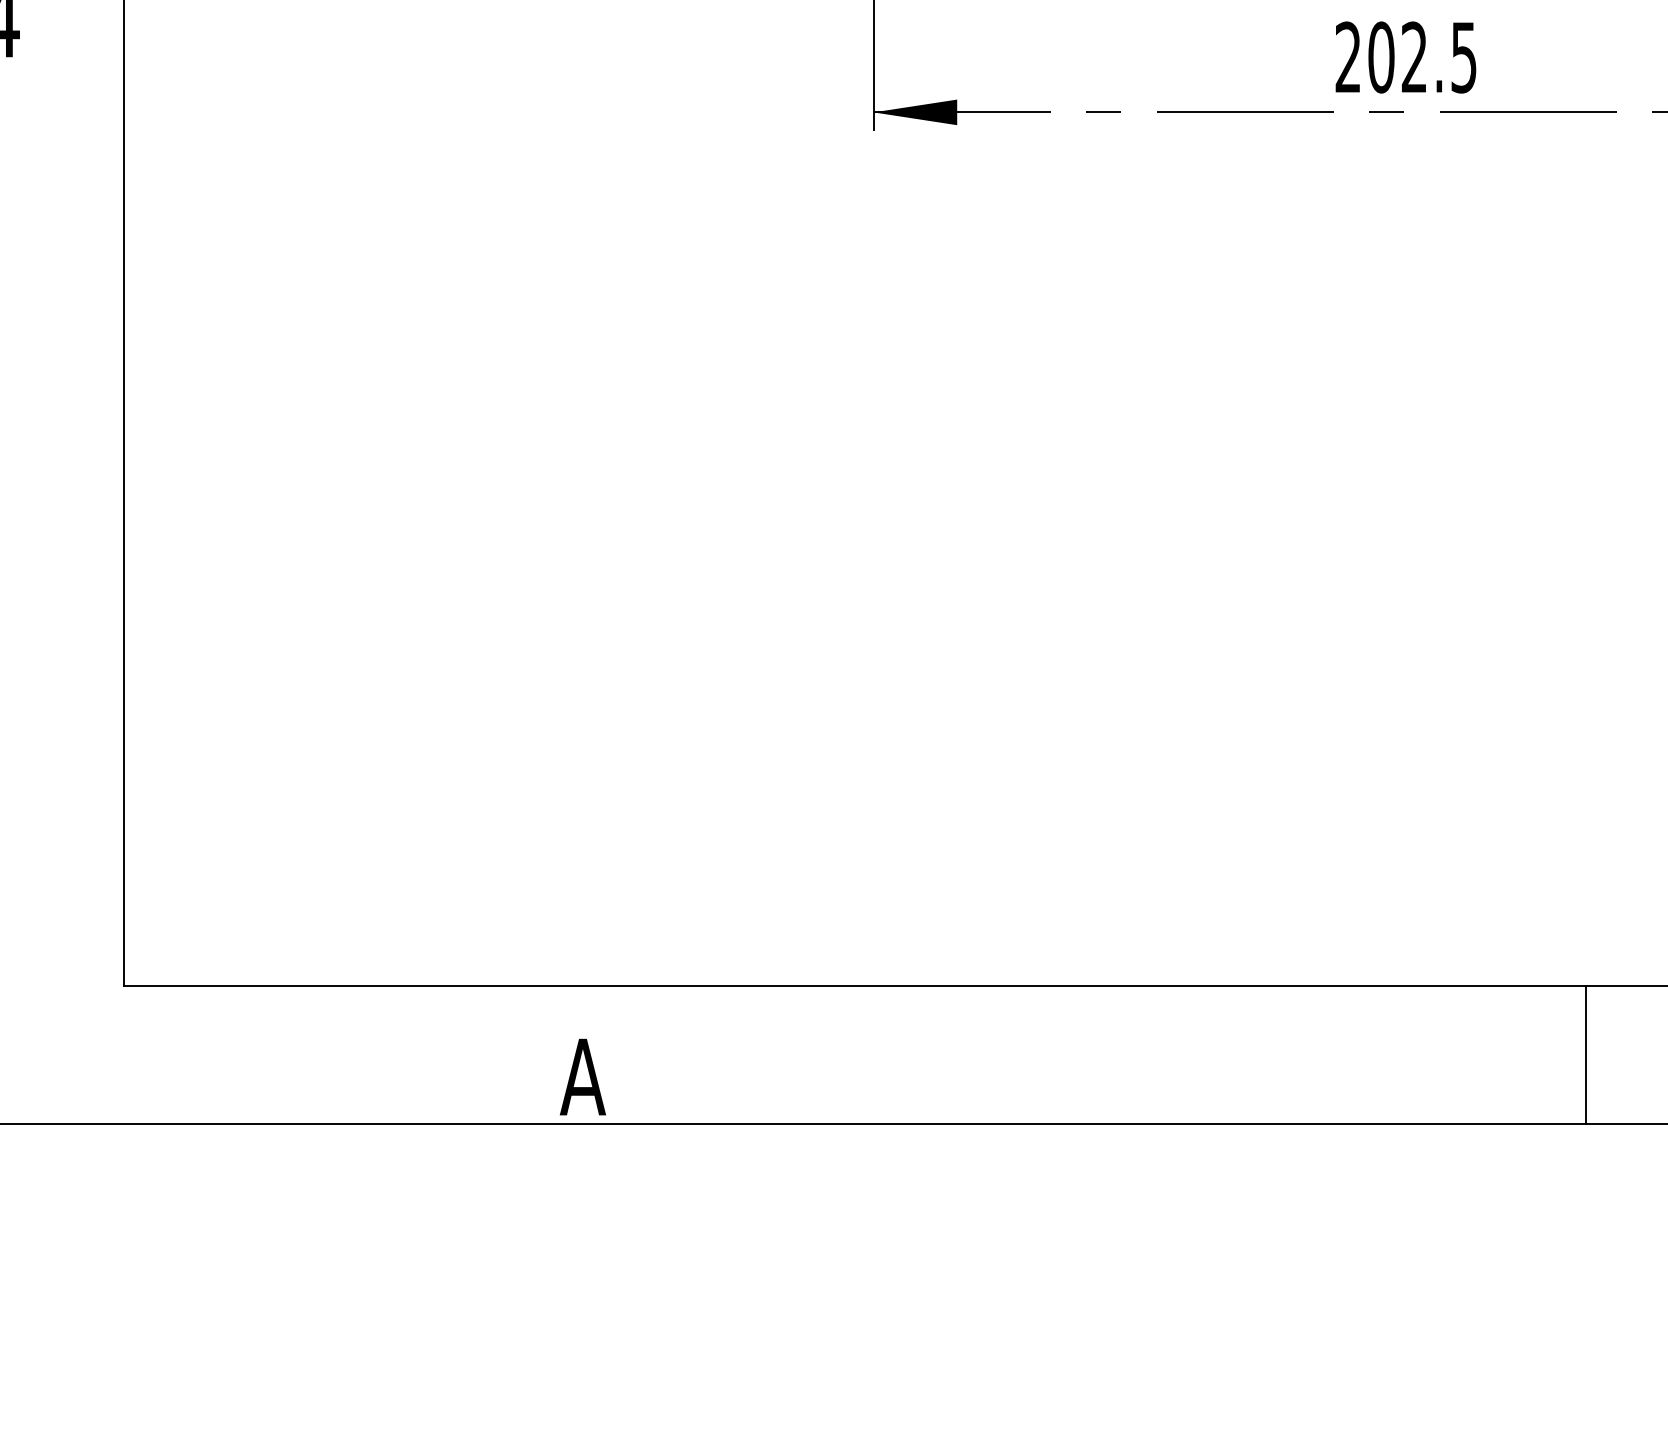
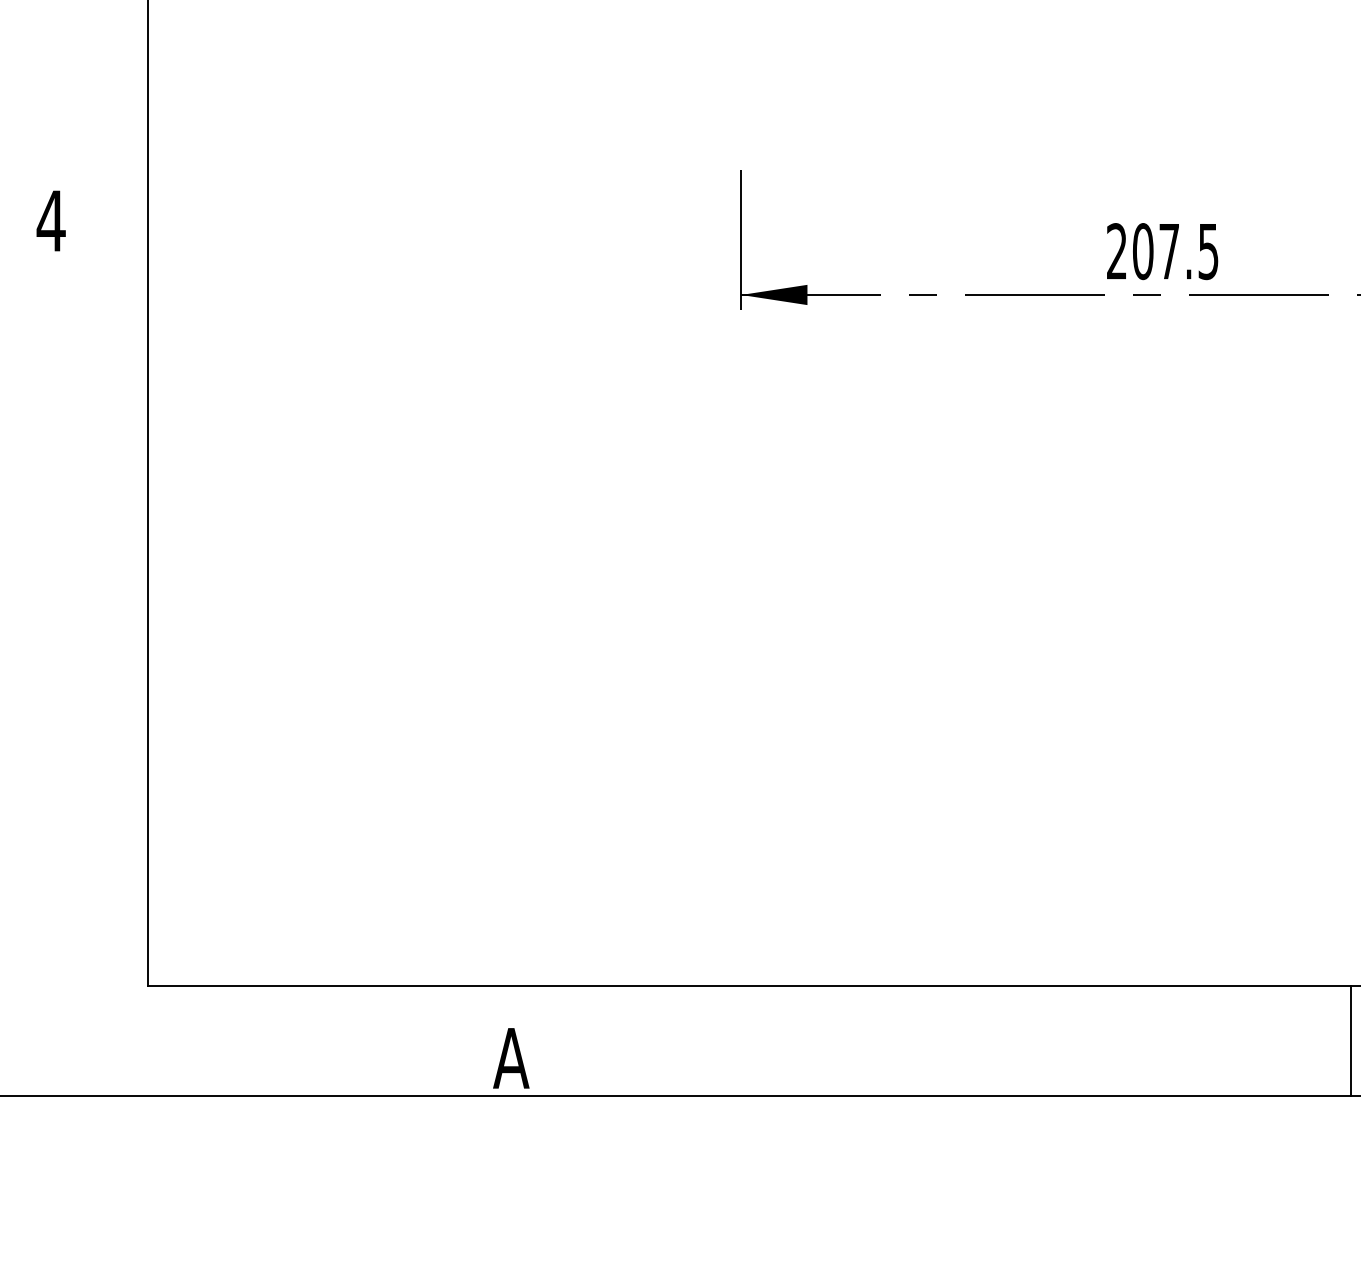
text: (1413, 57) -> (1168, 251), 202.5 -> 207.5
line: (1585, 1054) -> (1350, 1040), moved

